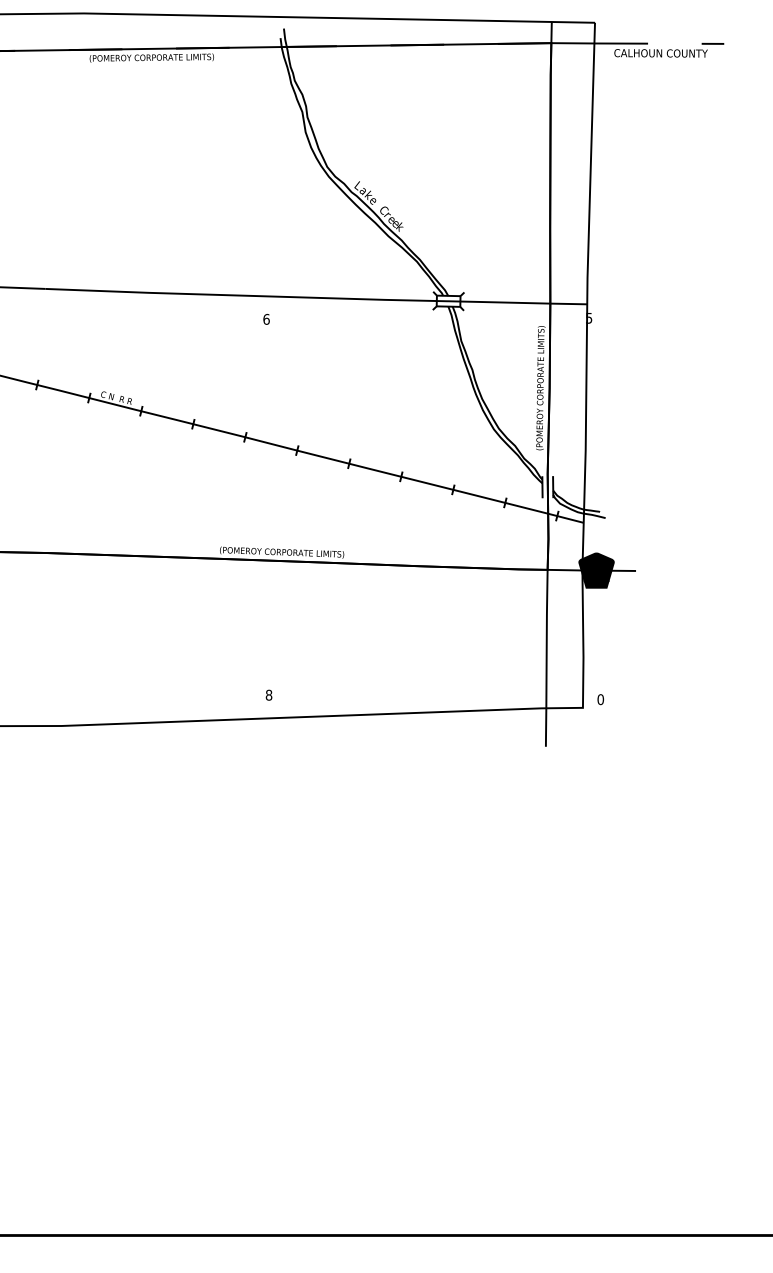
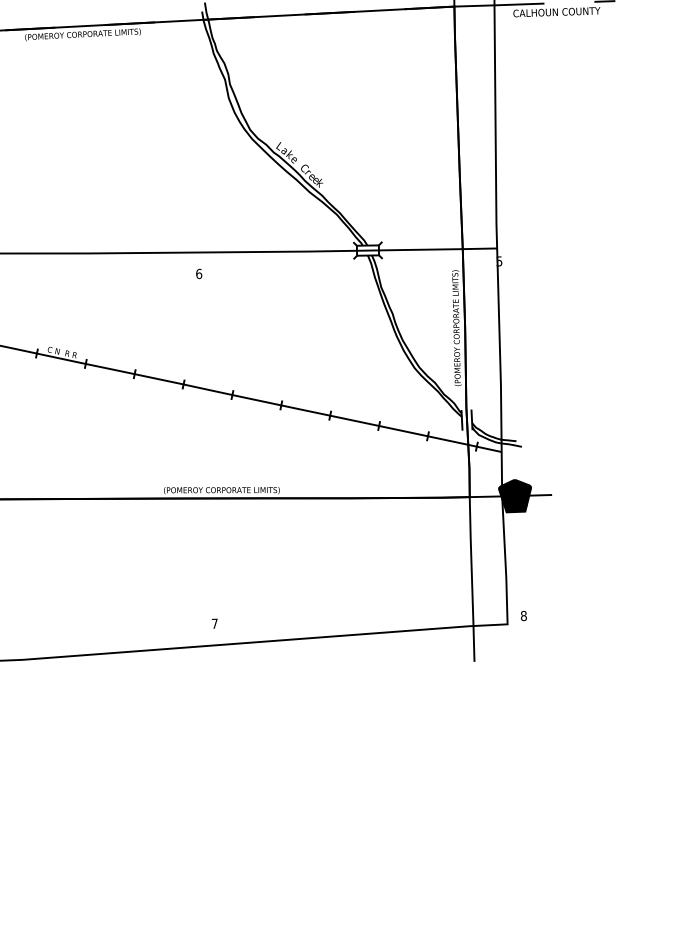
text: (268, 694) -> (214, 623), 8 -> 7
text: (600, 699) -> (523, 615), 0 -> 8

